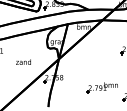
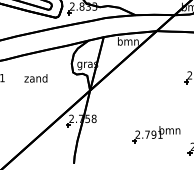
text: (23, 61) -> (35, 77), moved

